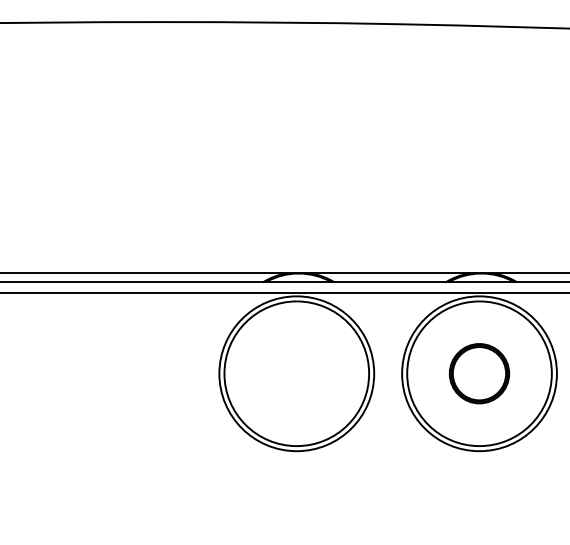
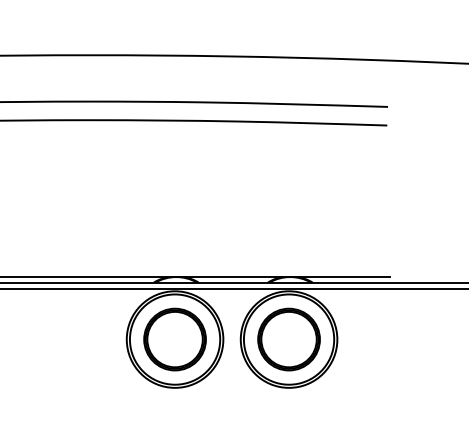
part: (295, 373) -> (174, 339), added
part: (478, 373) -> (288, 339), size x1.67

